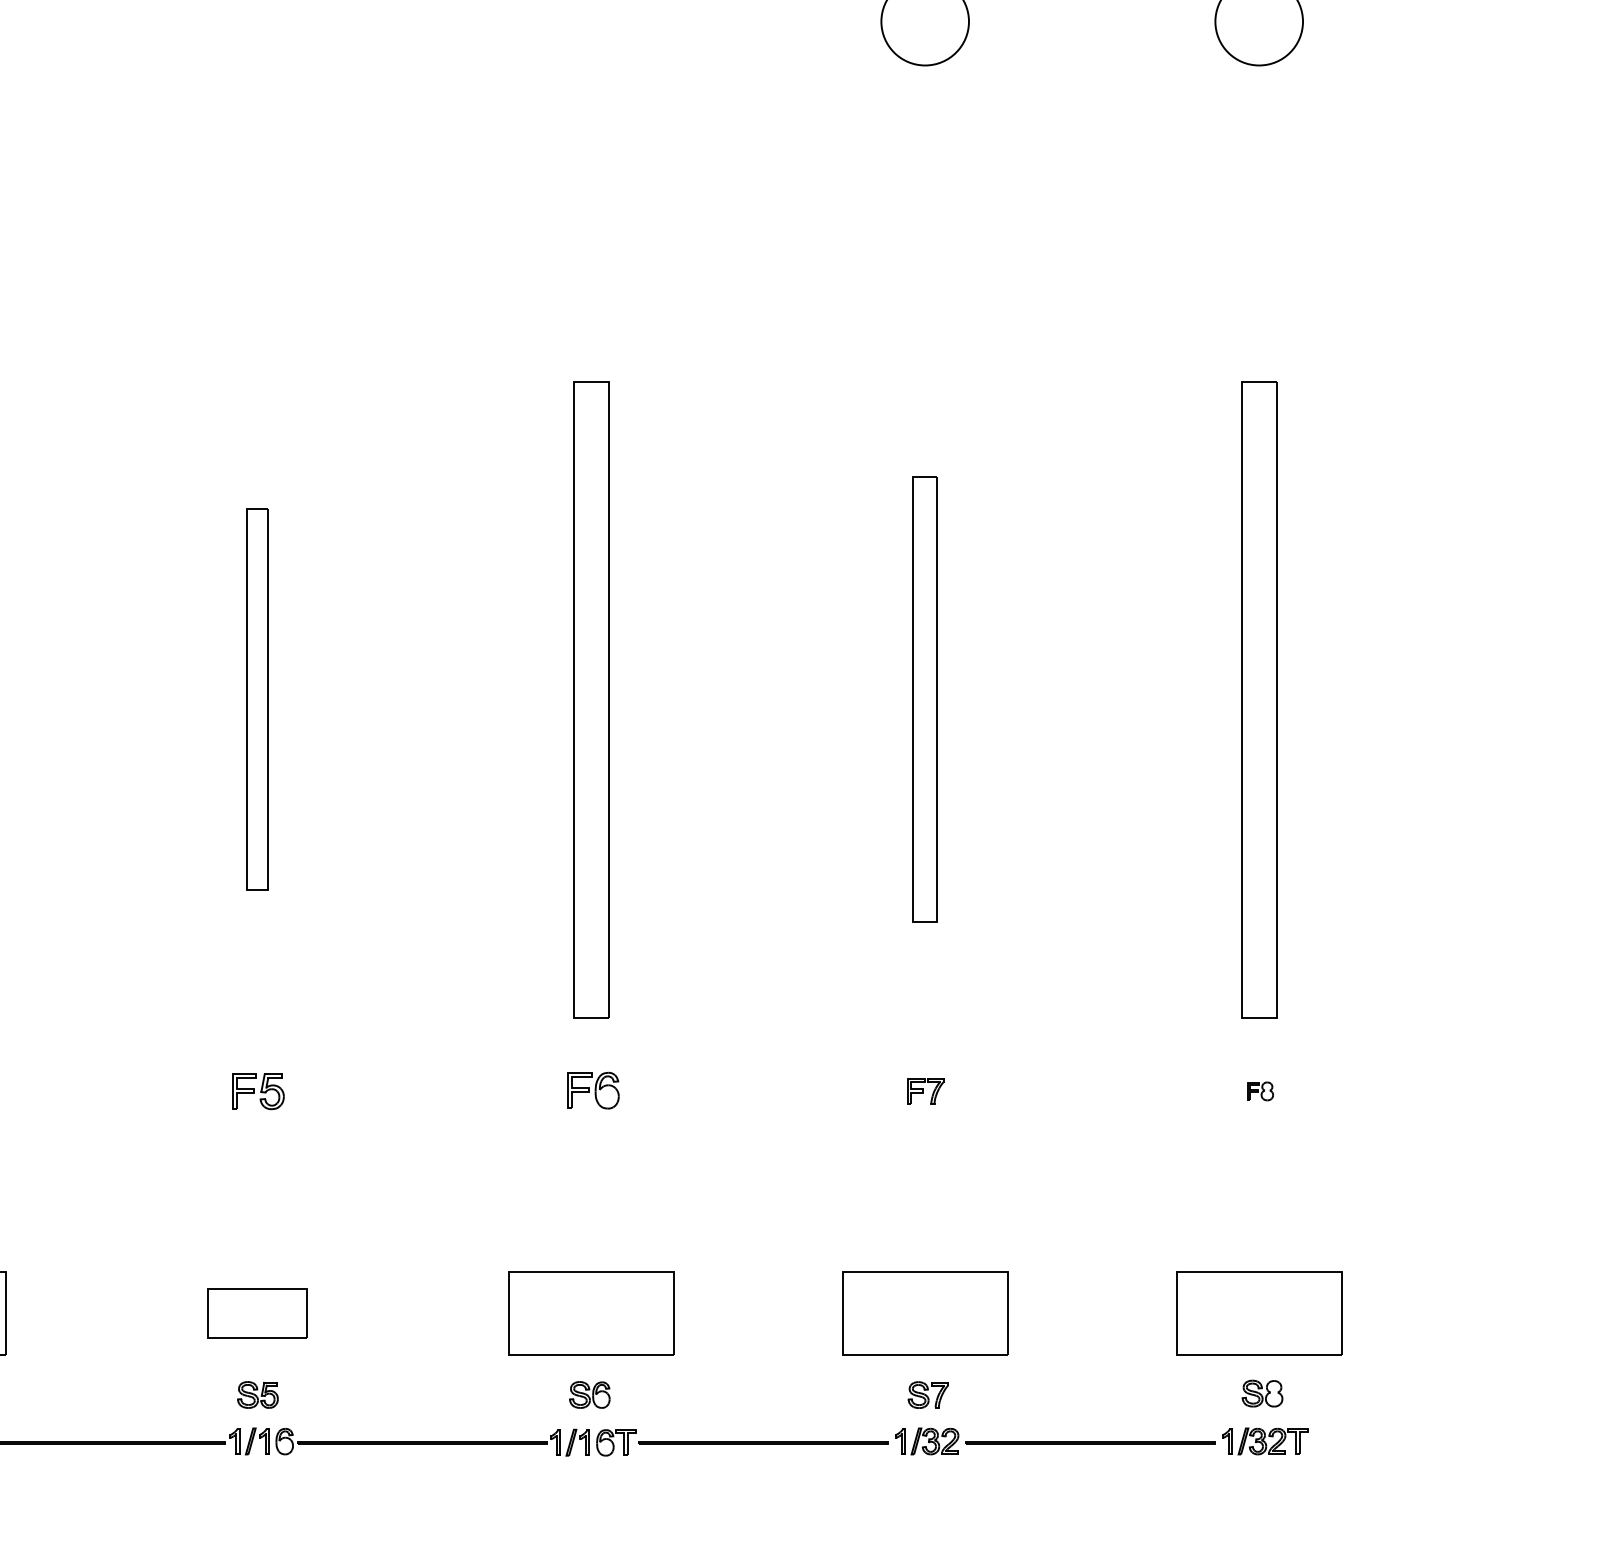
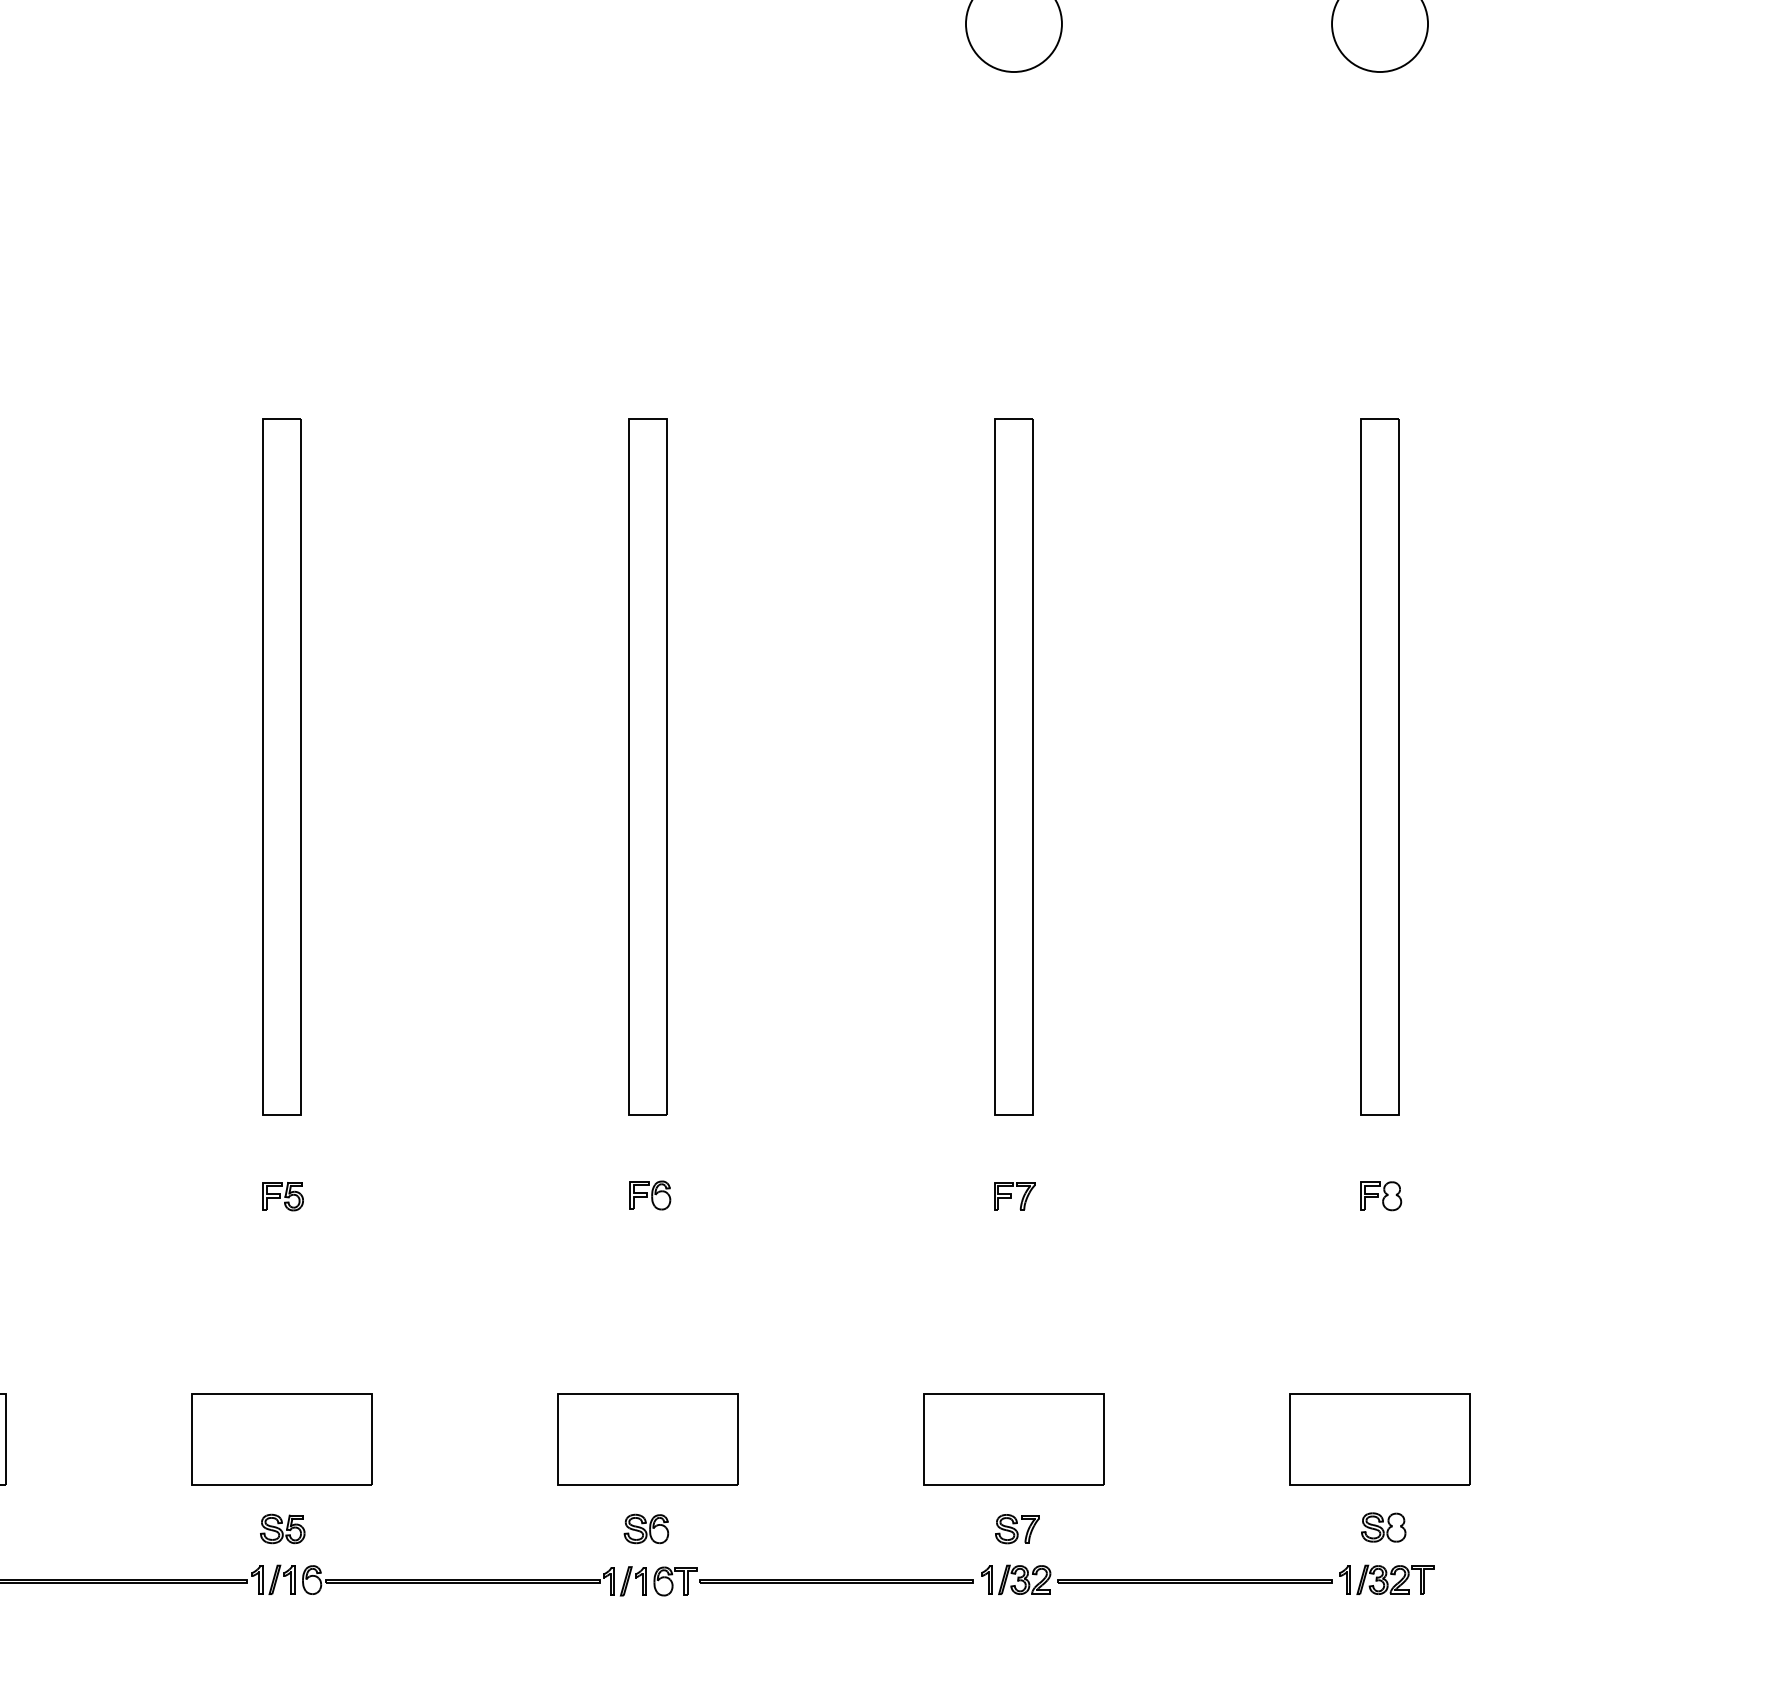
part: (256, 699) -> (281, 766), size x1.67
part: (924, 699) -> (1013, 766), size x1.43
part: (593, 1090) -> (650, 1195), size x0.71
part: (257, 1091) -> (282, 1196), size x0.71
part: (1260, 1091) -> (1381, 1196), size x1.43
part: (256, 1313) -> (281, 1439), size x1.67

